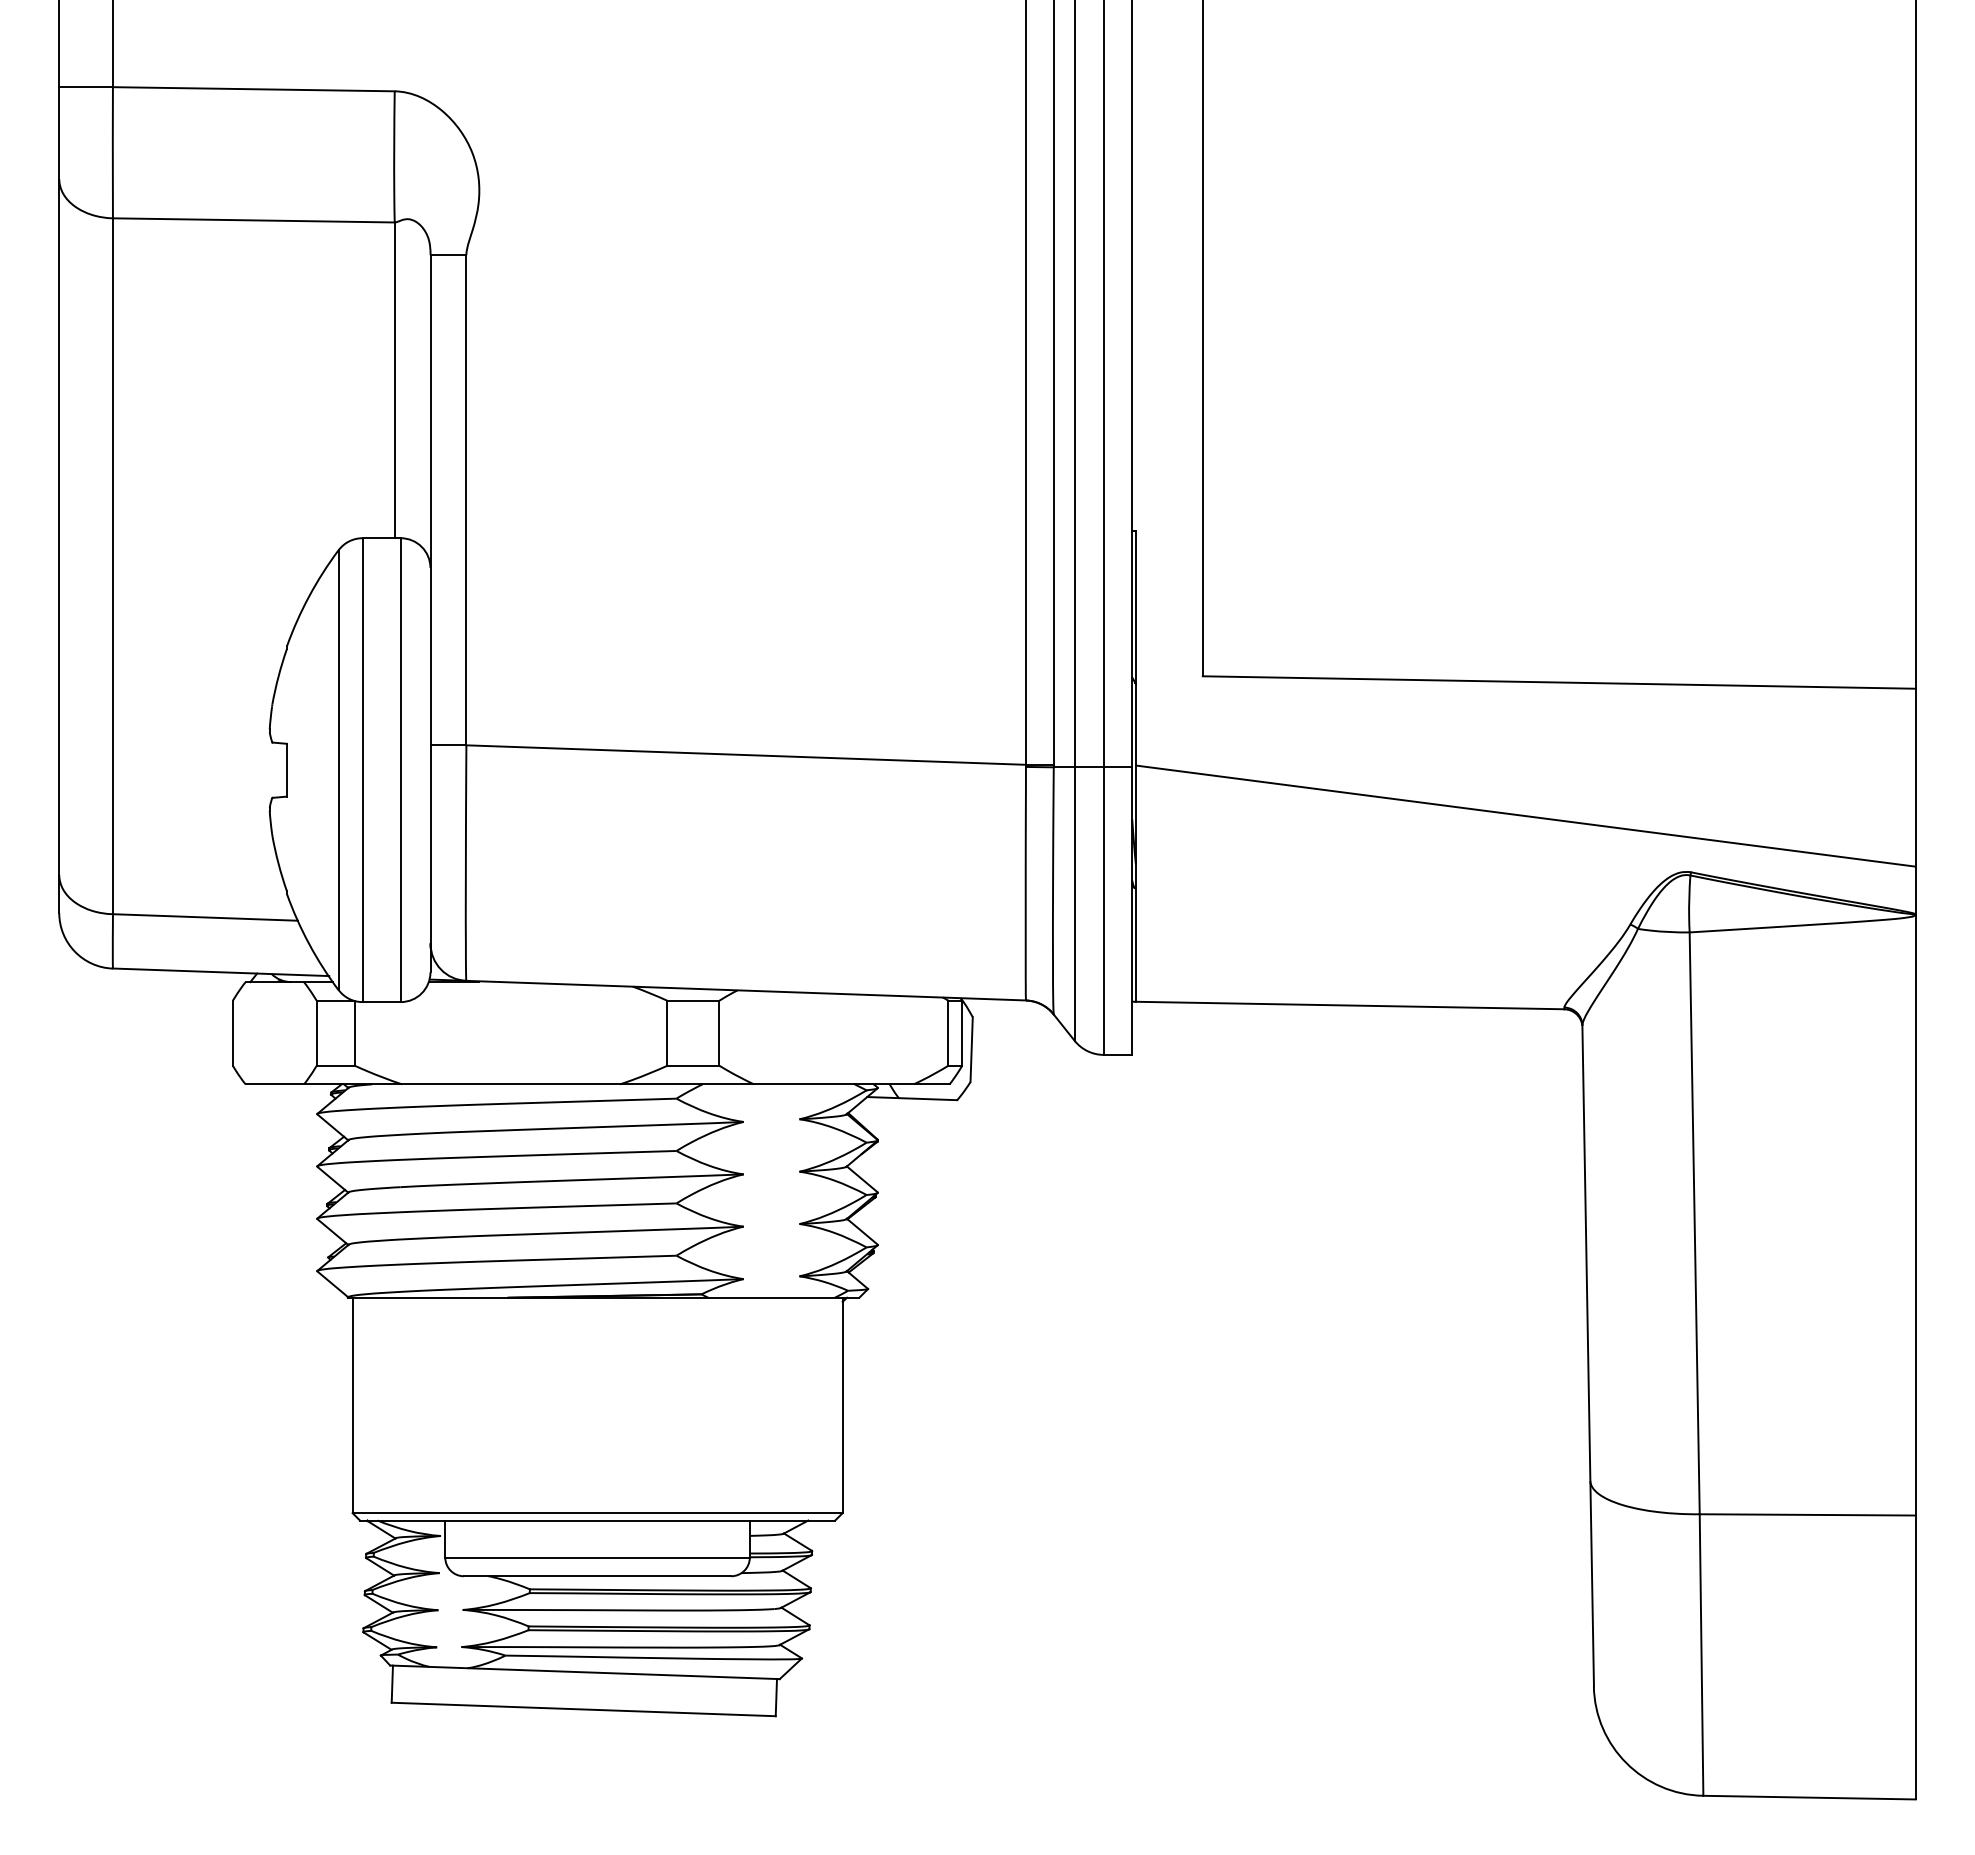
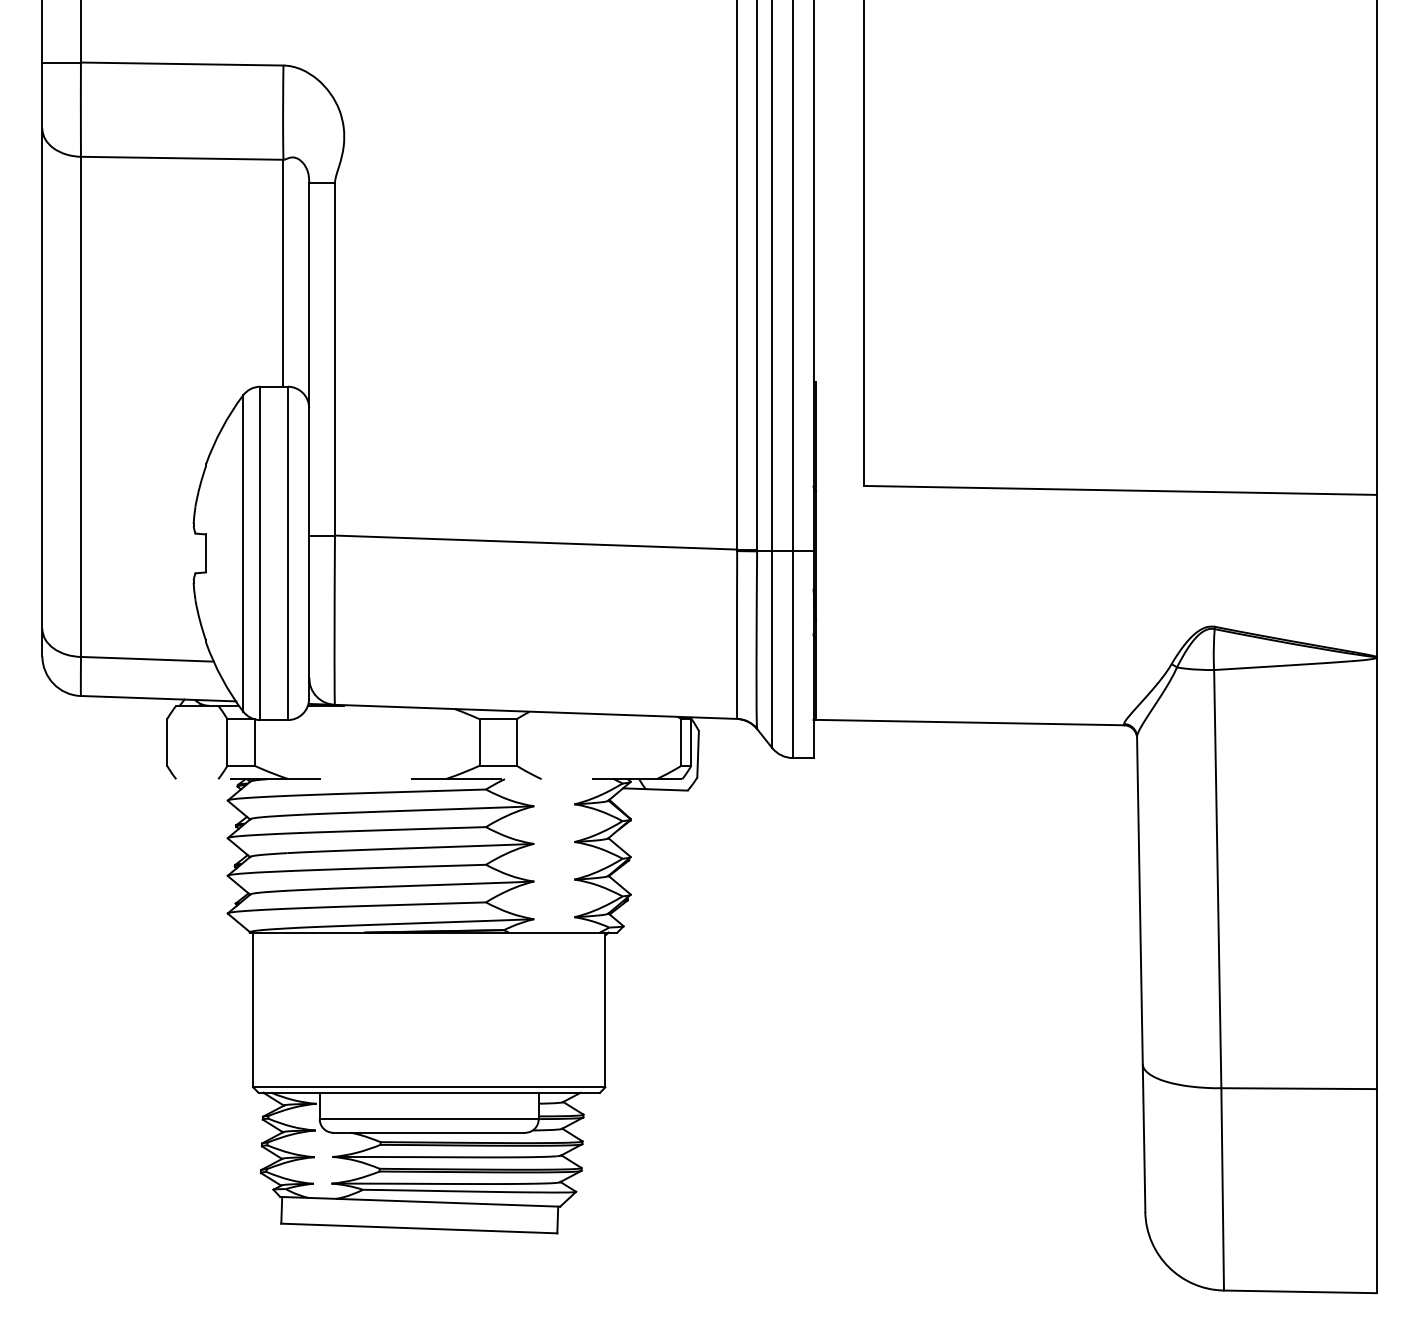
line: (1525, 815) -> (1096, 586), removed
line: (597, 1084) -> (429, 779), solid -> dashed

